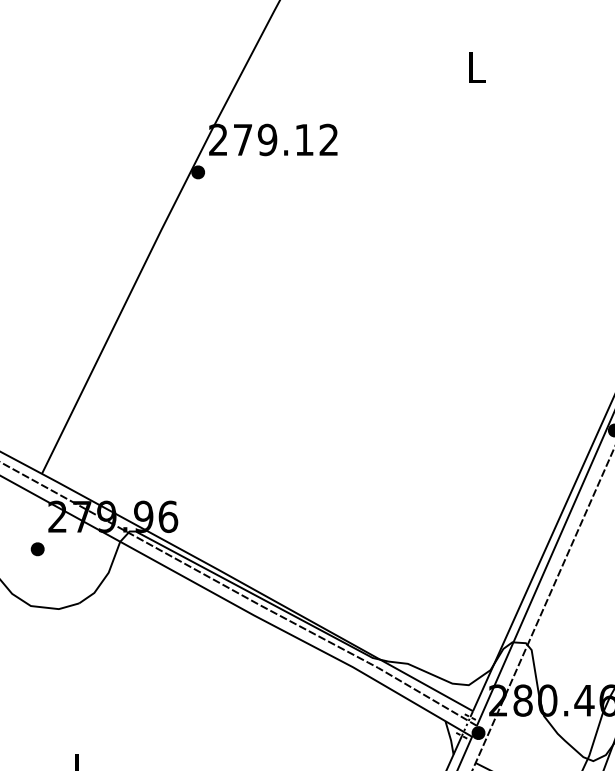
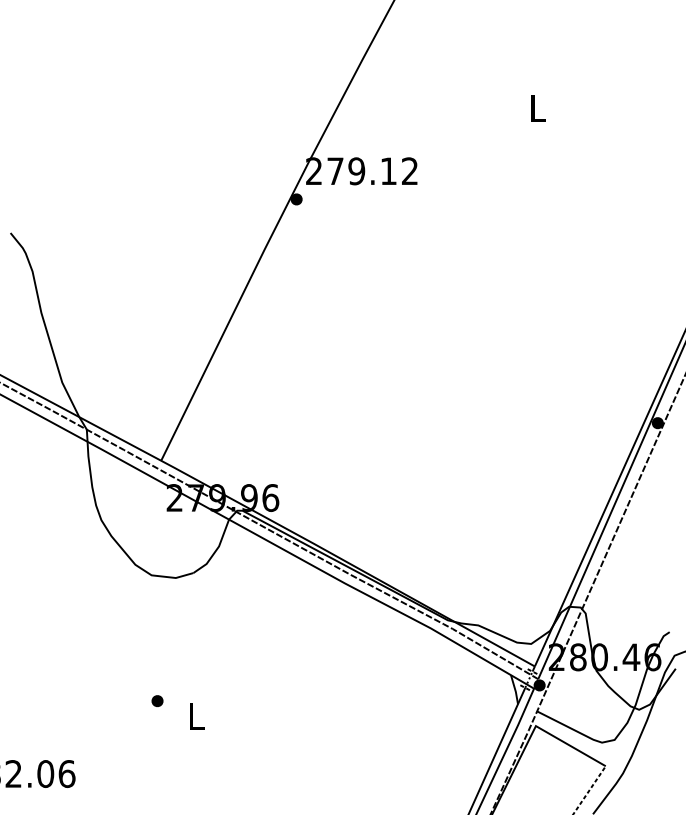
part: (37, 548) -> (157, 700), moved

